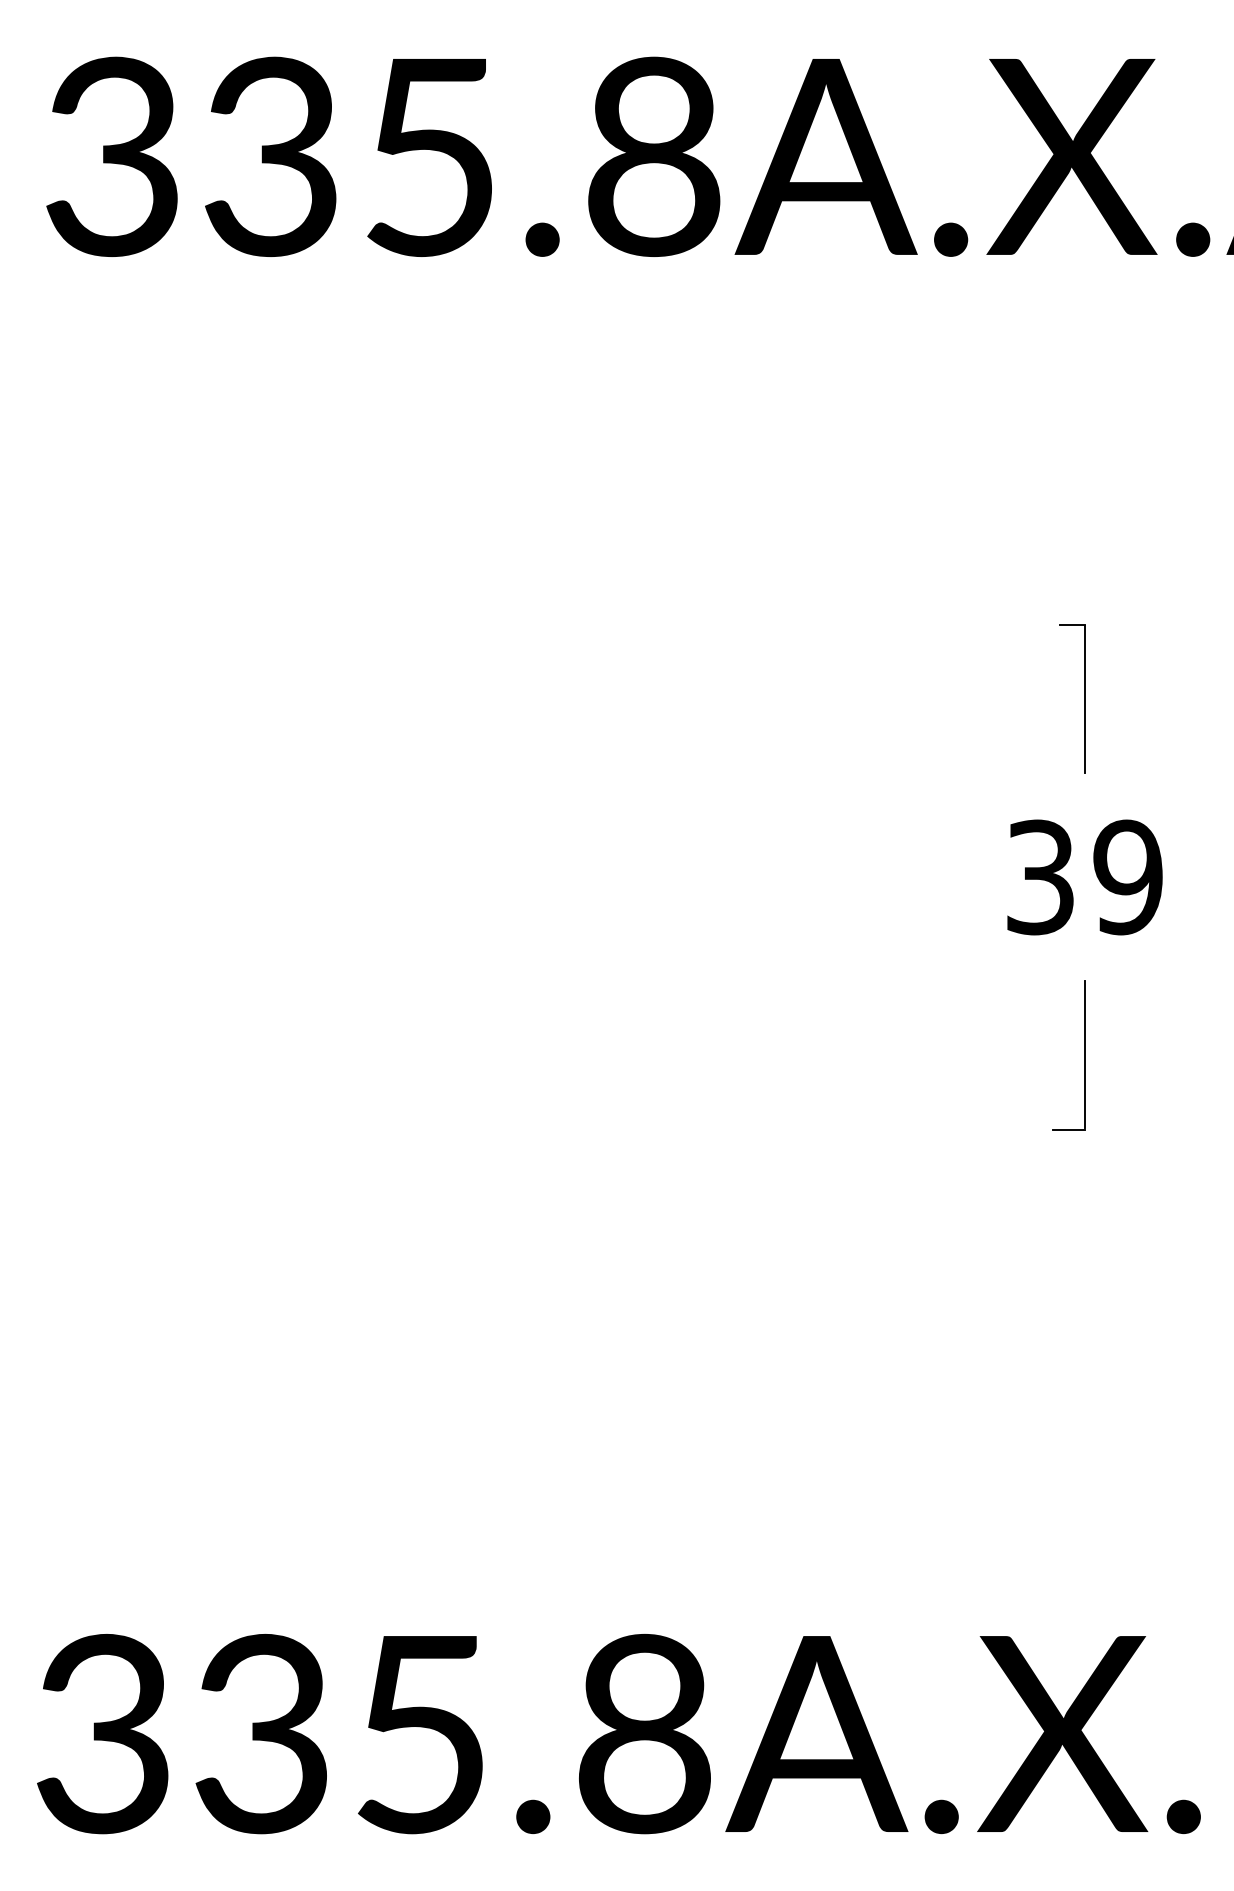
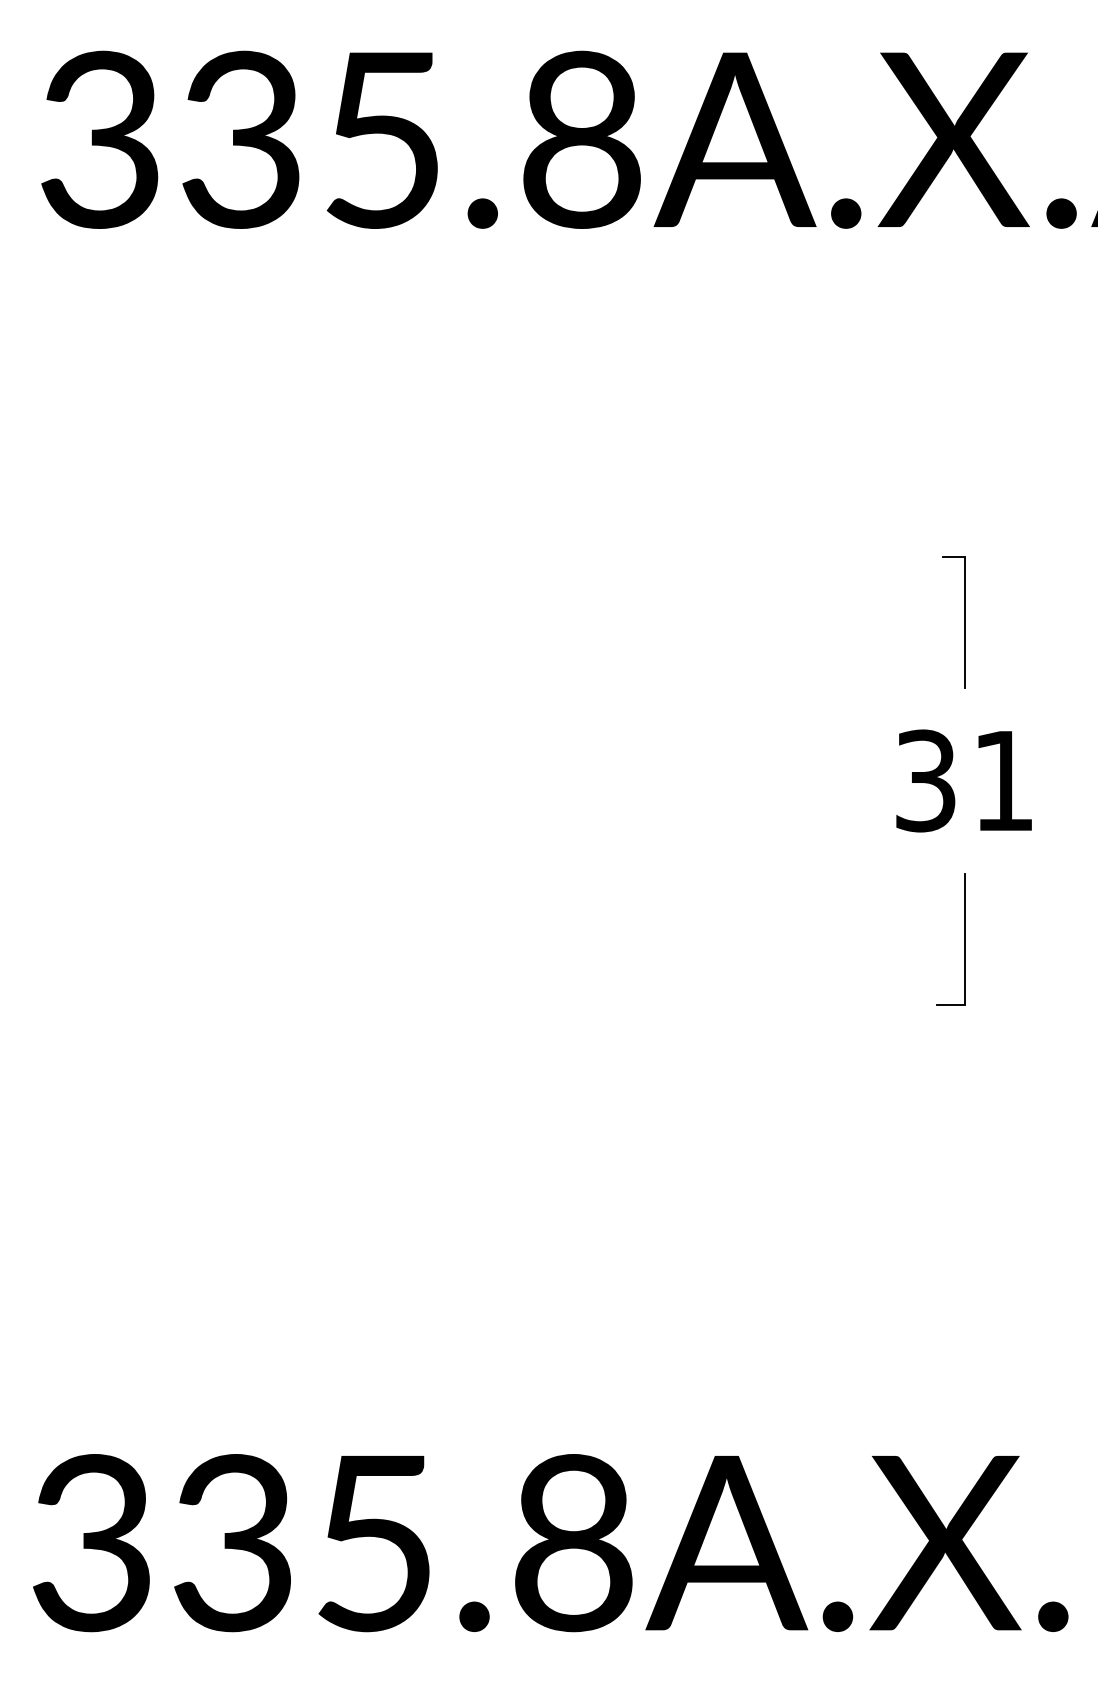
text: (1127, 877) -> (1003, 781), 39 -> 31

